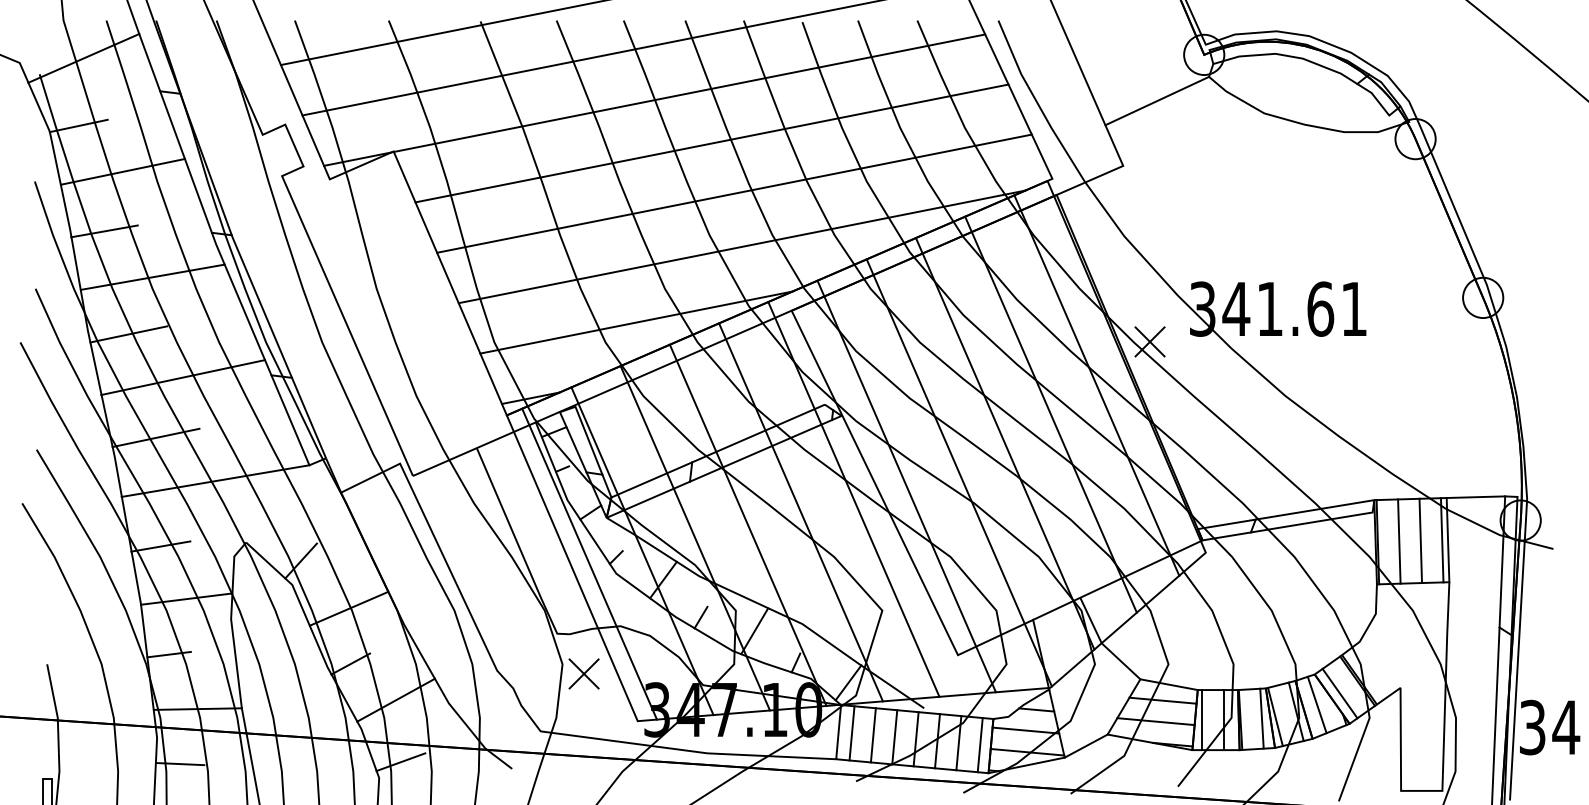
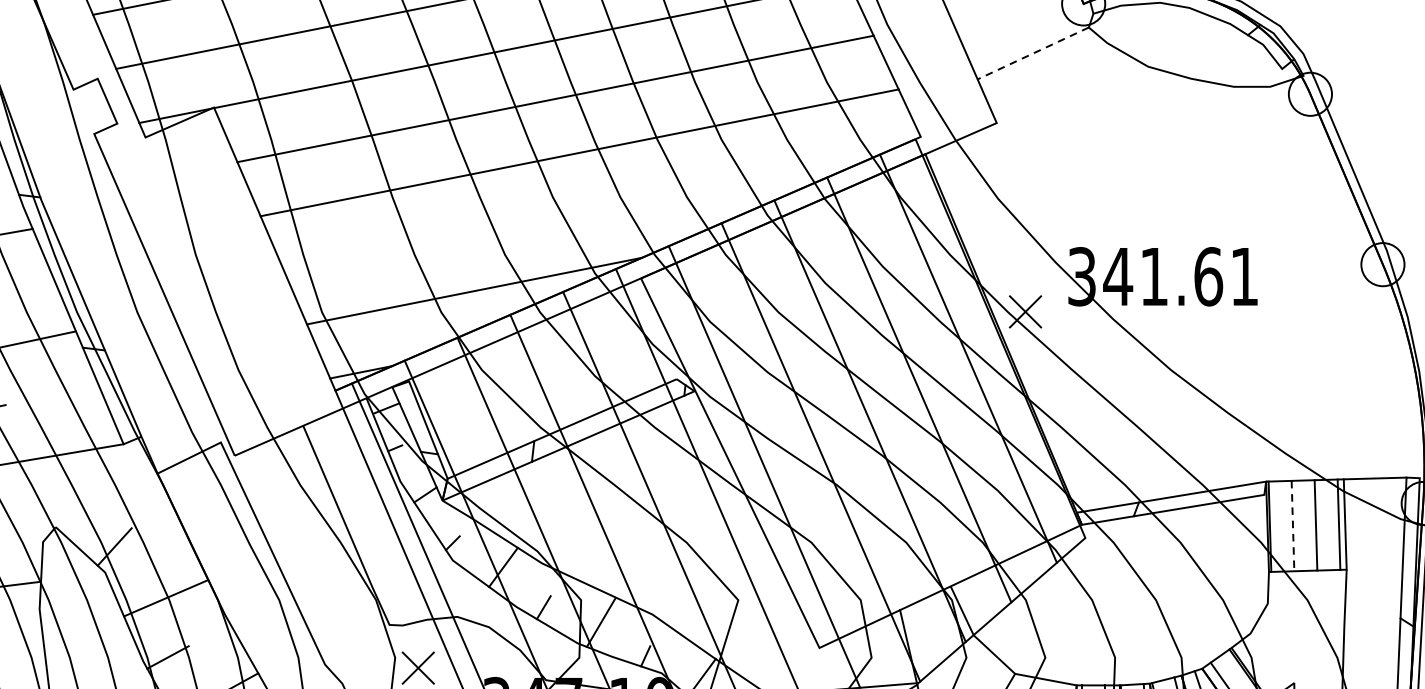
line: (1156, 101) -> (1032, 53), solid -> dashed
line: (741, 246) -> (587, 209), removed
line: (1399, 542) -> (1293, 527), solid -> dashed

